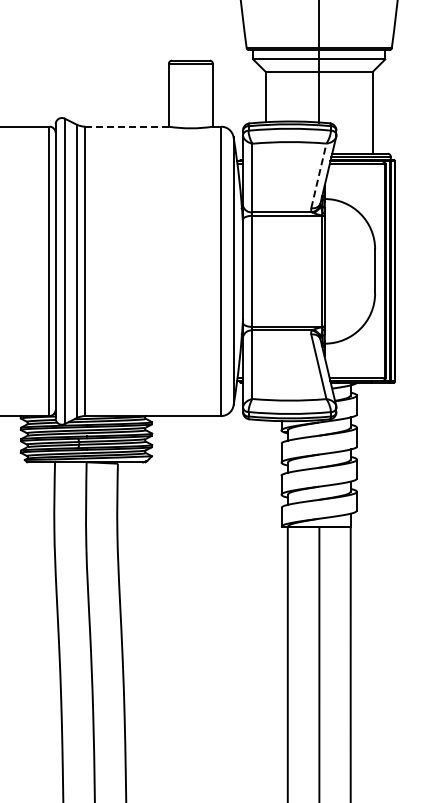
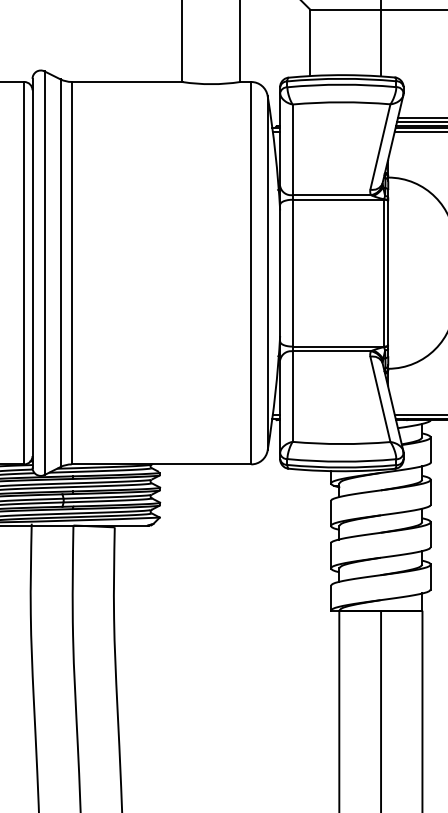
line: (127, 126) -> (127, 81), dashed -> solid
line: (319, 175) -> (381, 146), dashed -> solid

